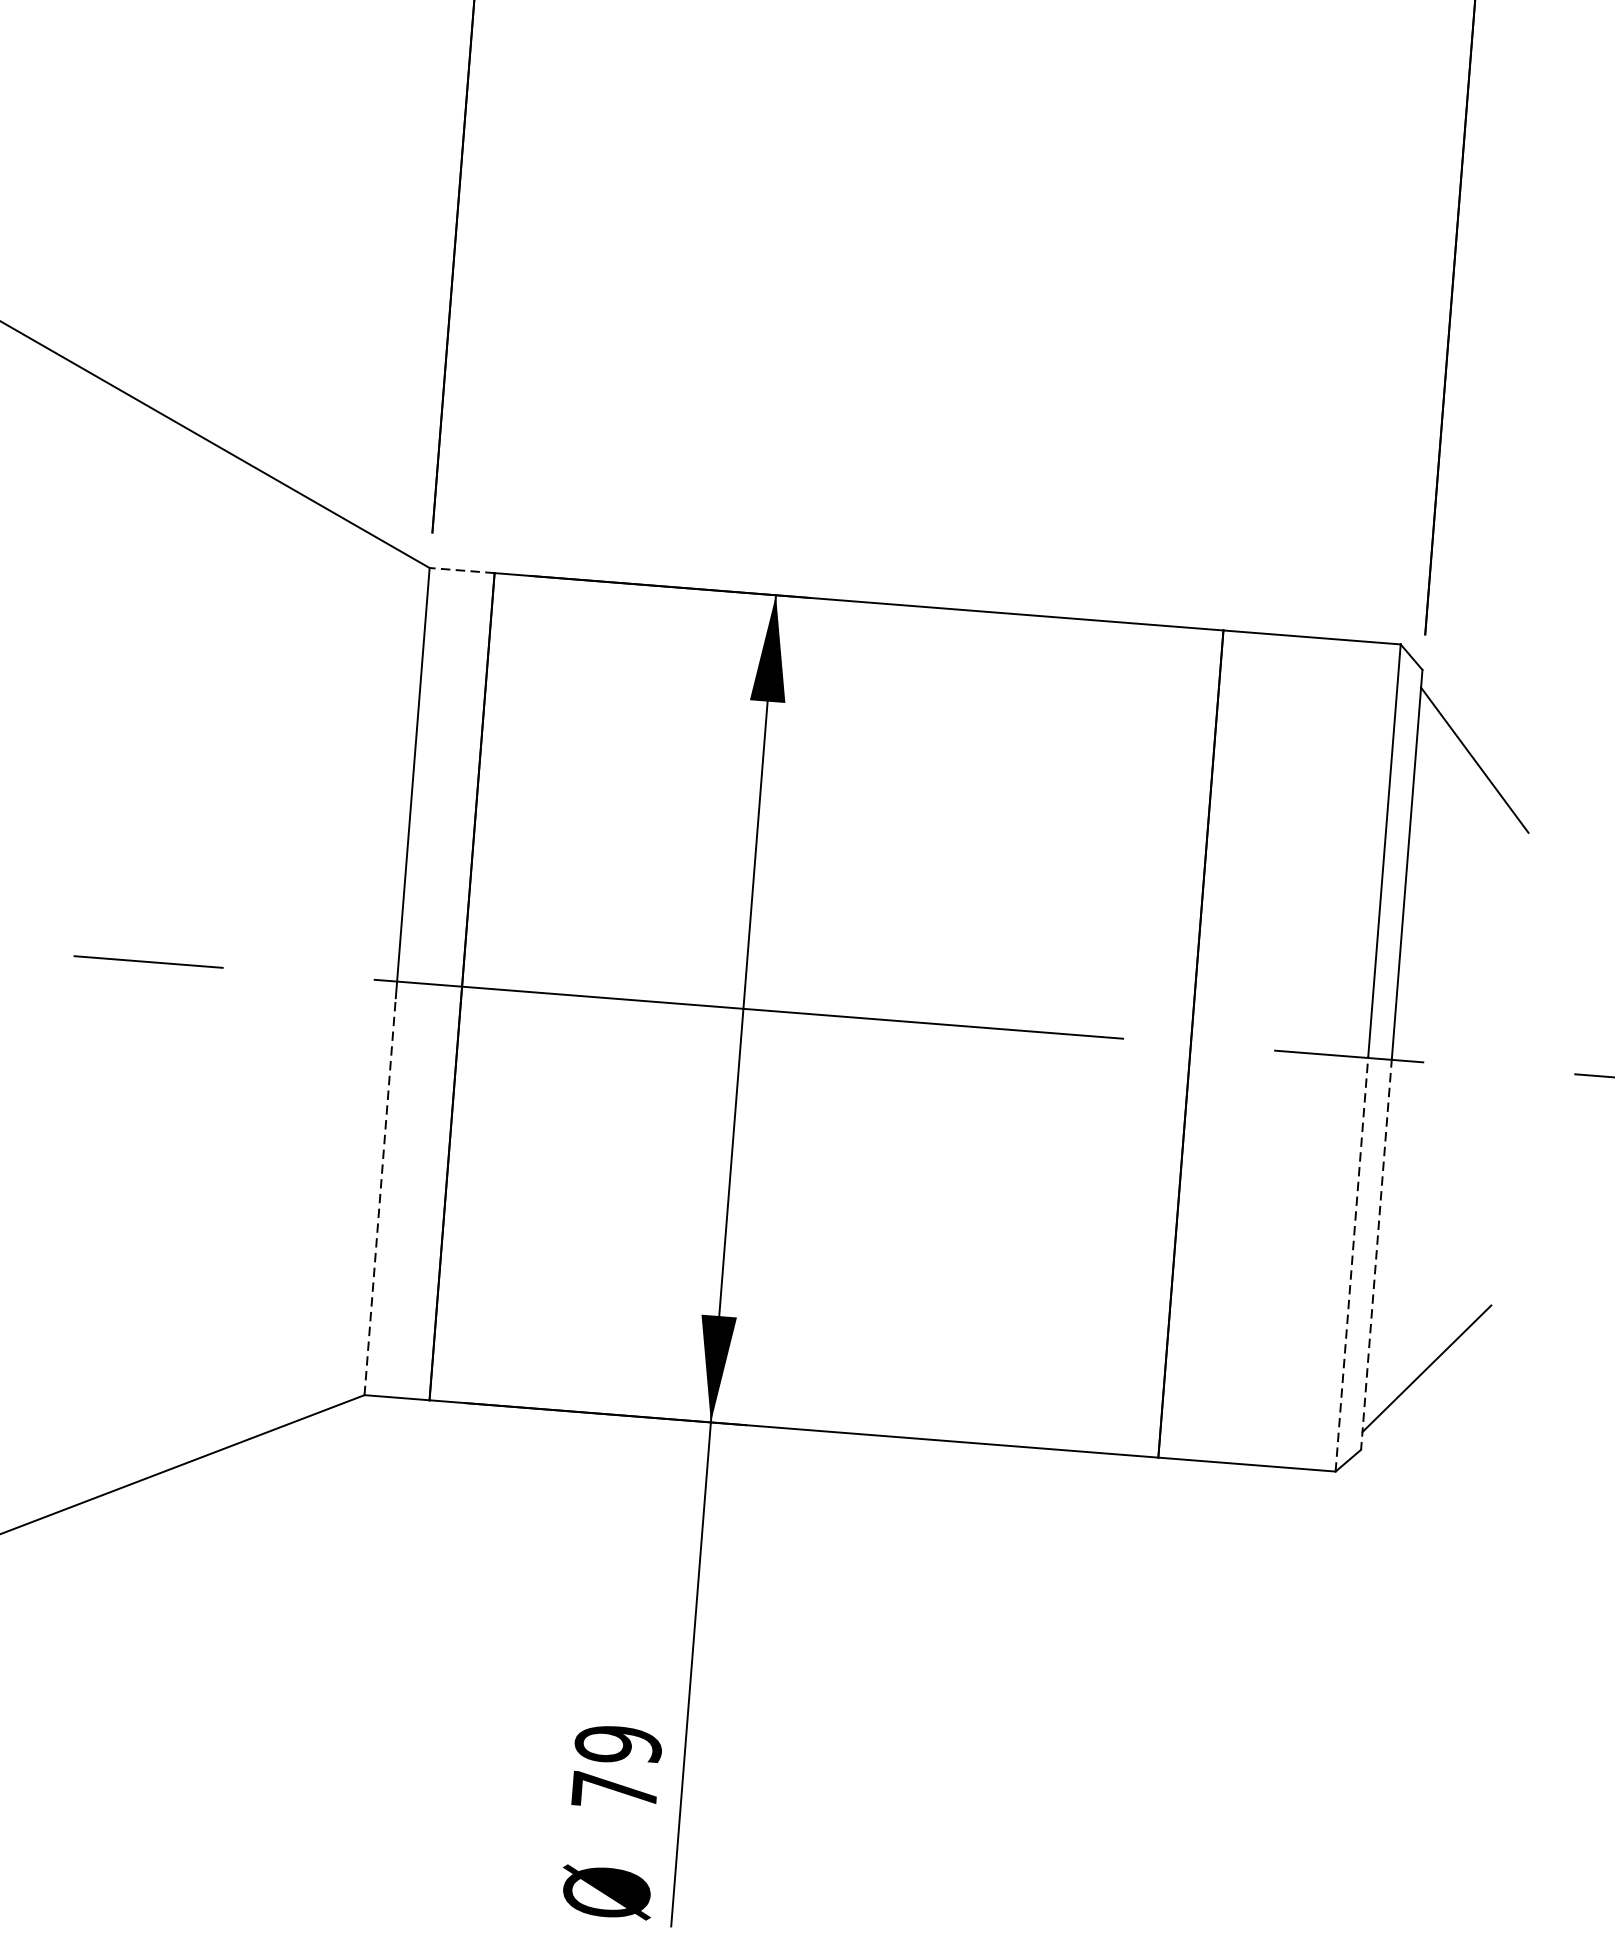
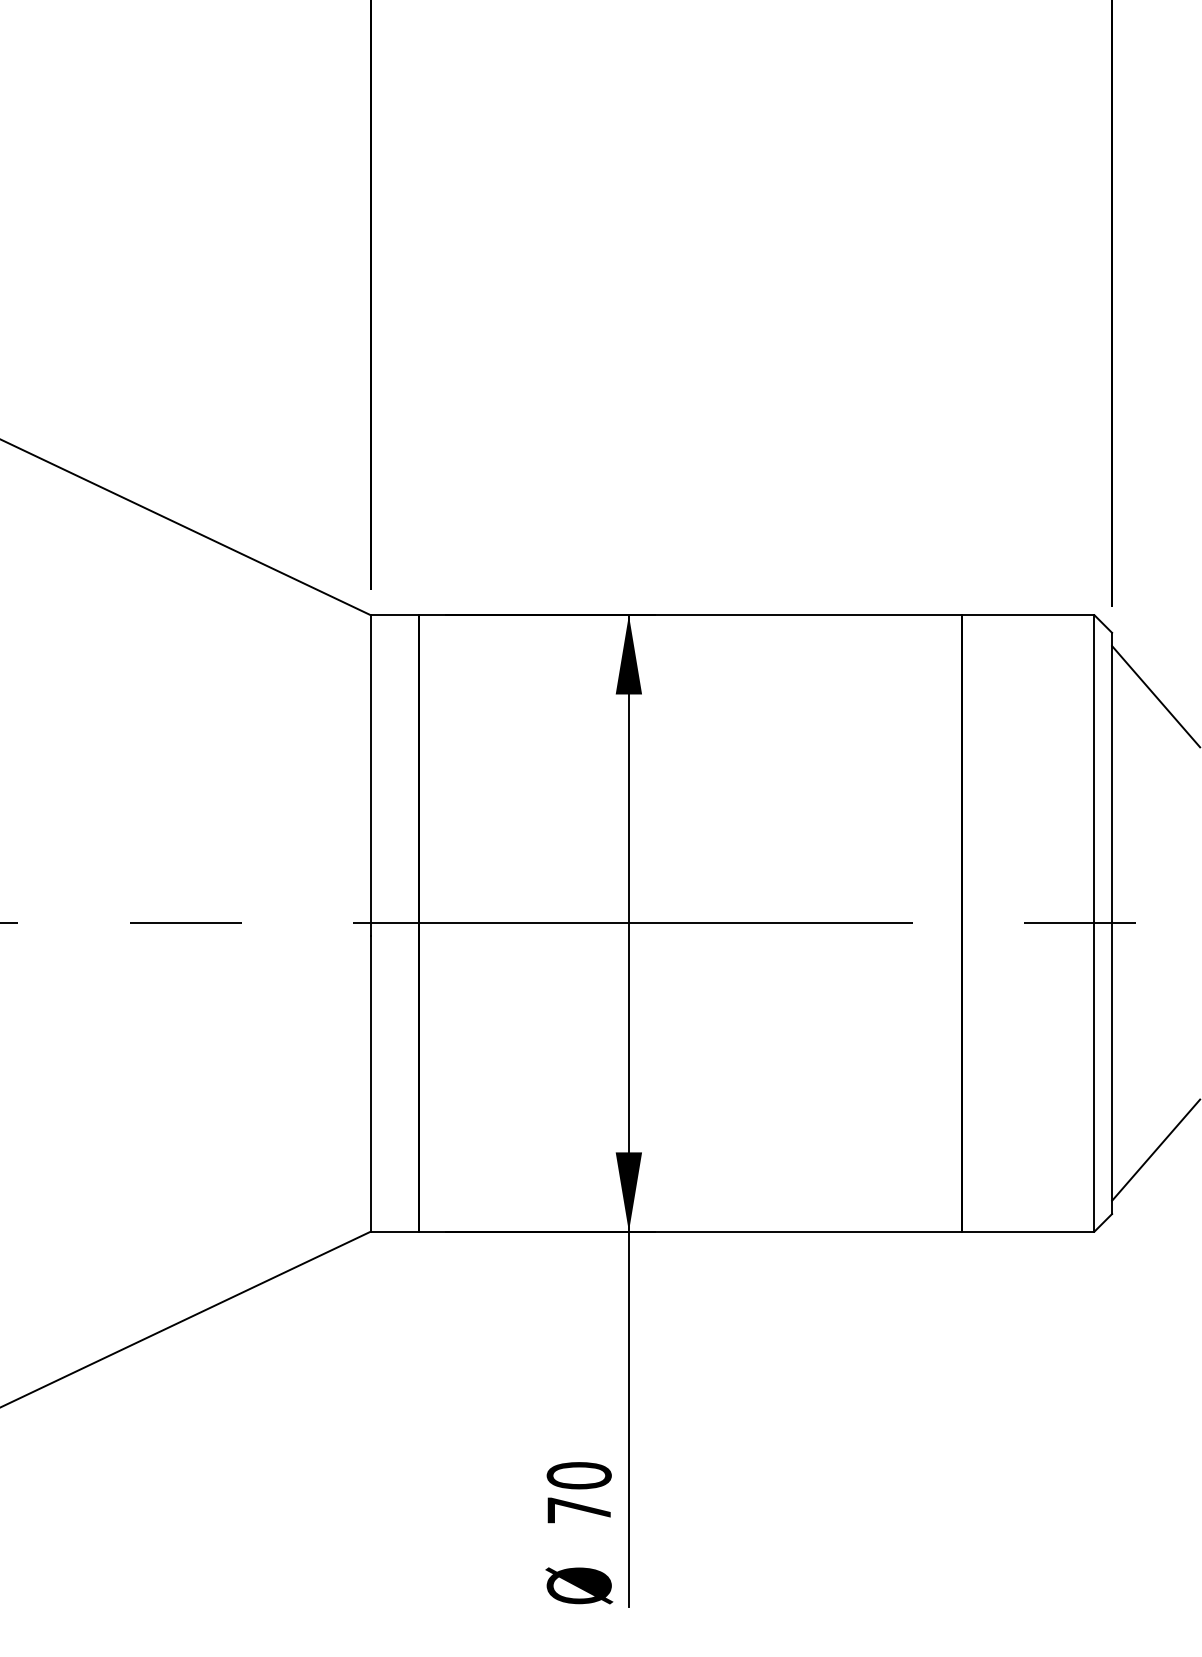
line: (461, 570) -> (394, 615), dashed -> solid
line: (379, 1196) -> (370, 1083), dashed -> solid
line: (1377, 1254) -> (1112, 1068), dashed -> solid
line: (1352, 1263) -> (1094, 1076), dashed -> solid
text: (617, 1744) -> (578, 1475), 79 -> 70

